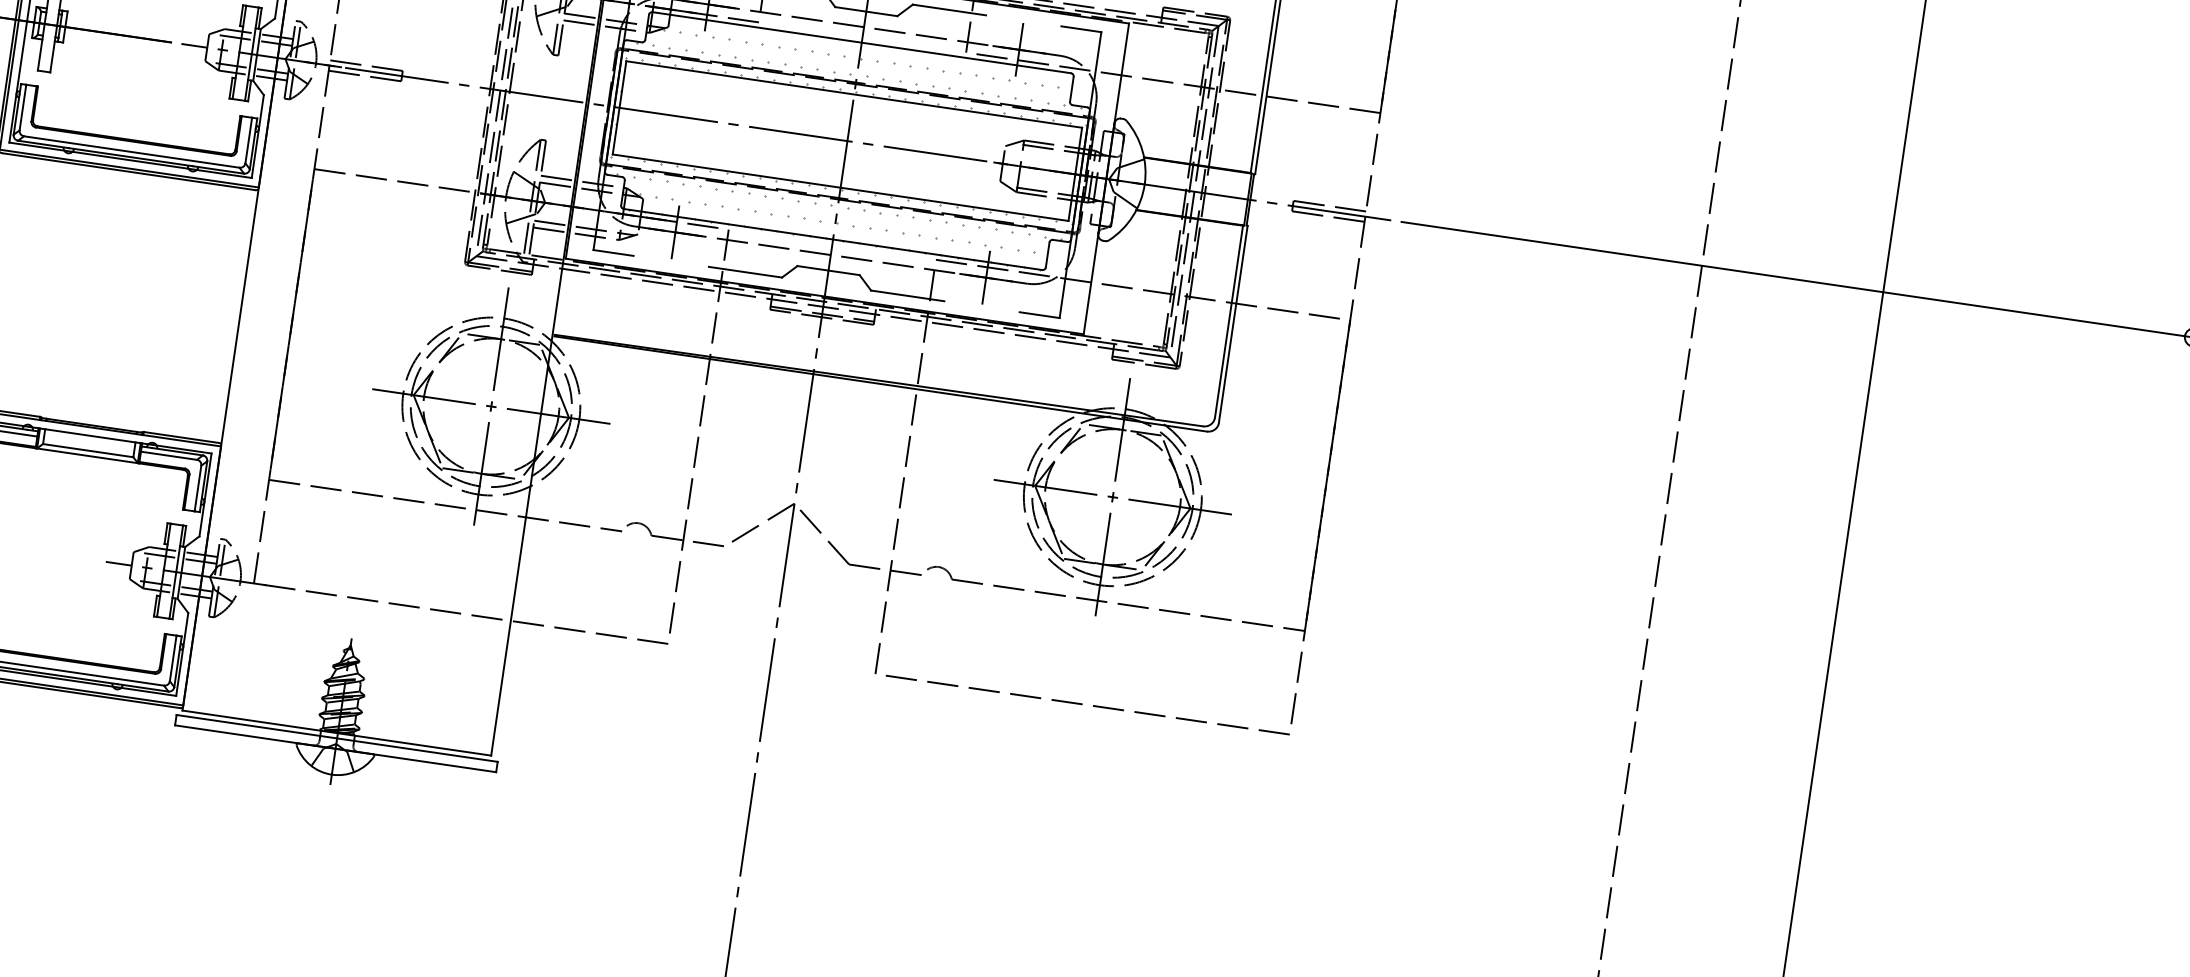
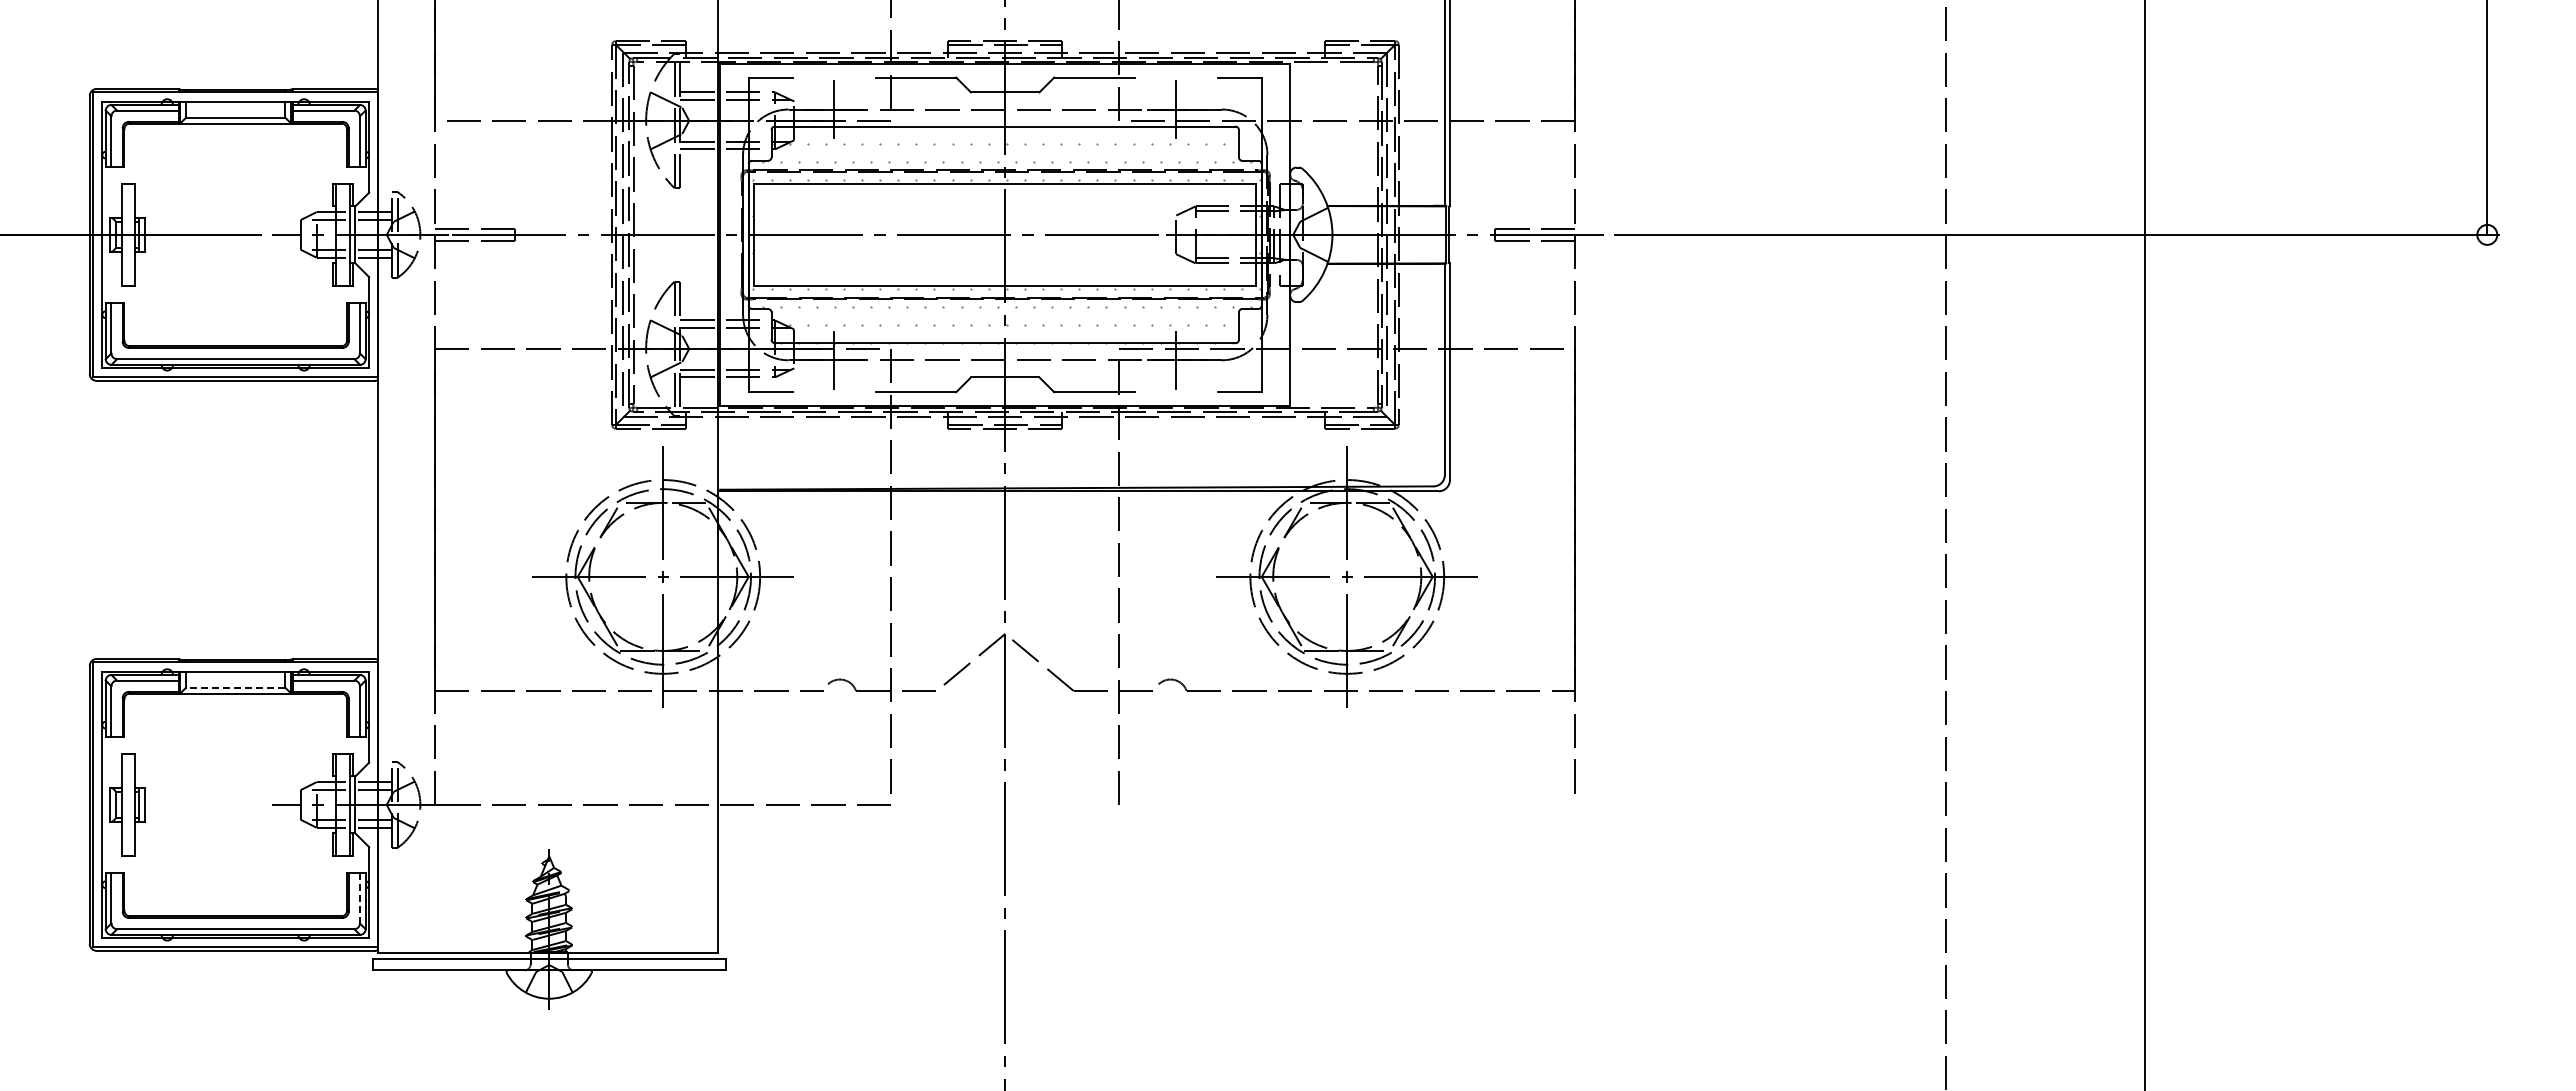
line: (88, 450) -> (235, 687), solid -> dashed
line: (172, 658) -> (359, 898), solid -> dashed
line: (1081, 703) -> (1346, 804), removed

